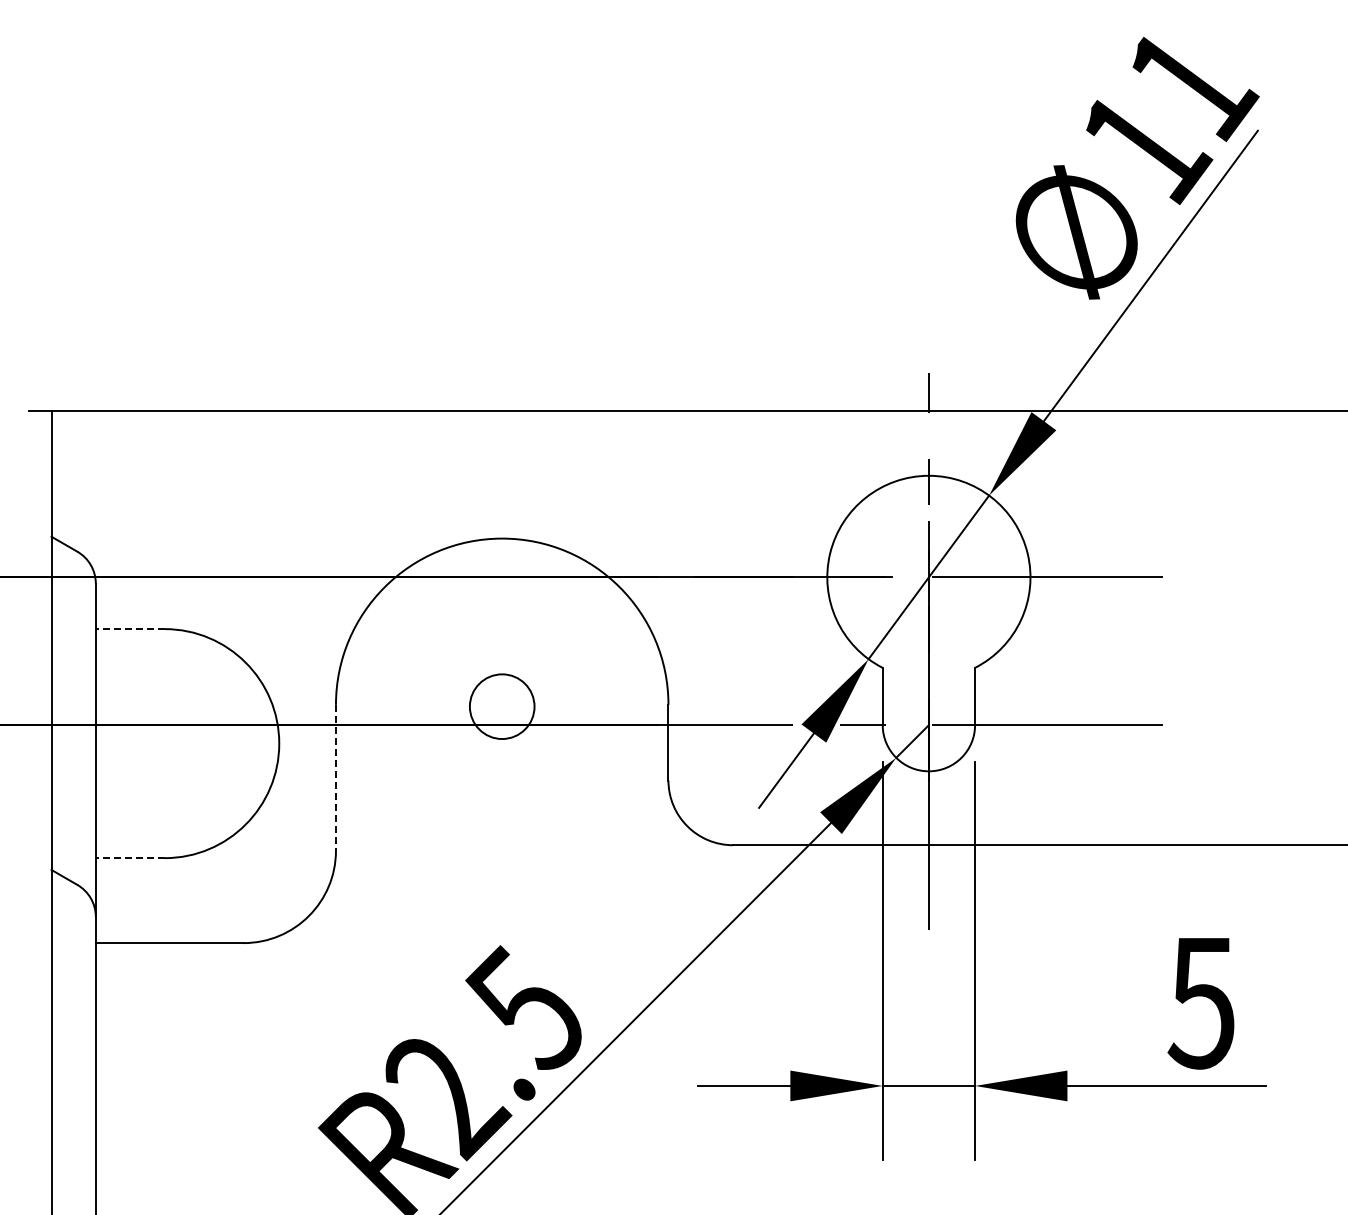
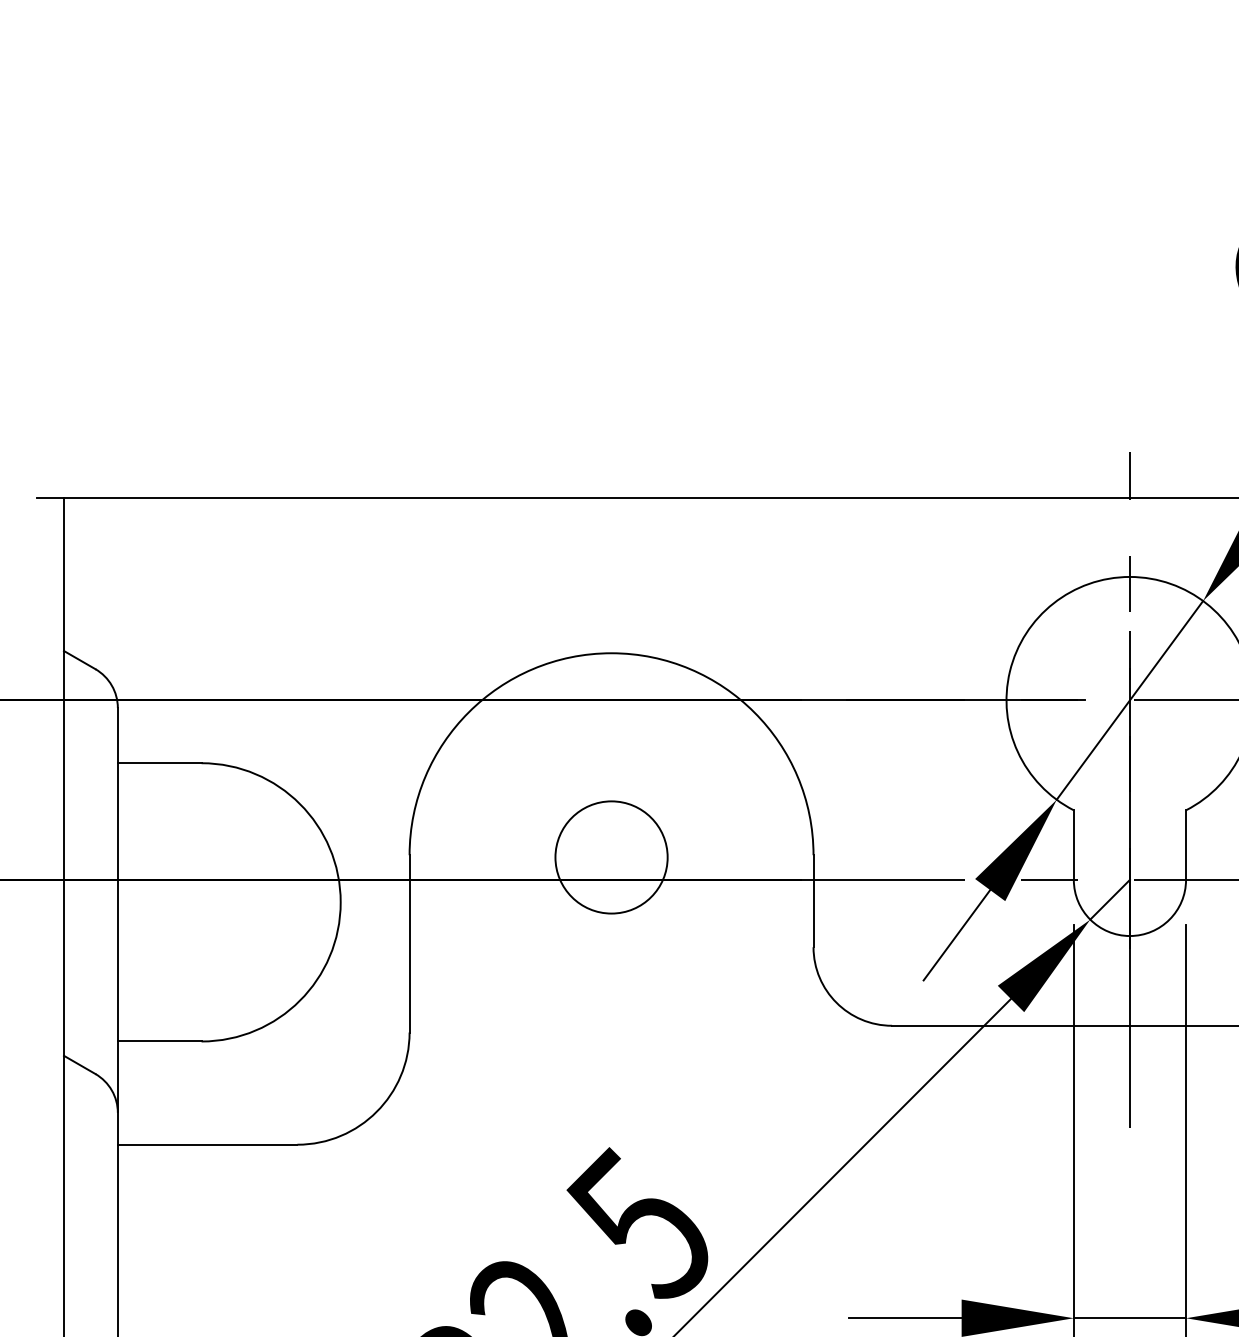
line: (129, 629) -> (158, 763), dashed -> solid
circle: (502, 706) -> (611, 857), size x1.43
line: (335, 777) -> (409, 943), dashed -> solid
line: (129, 858) -> (158, 1041), dashed -> solid

